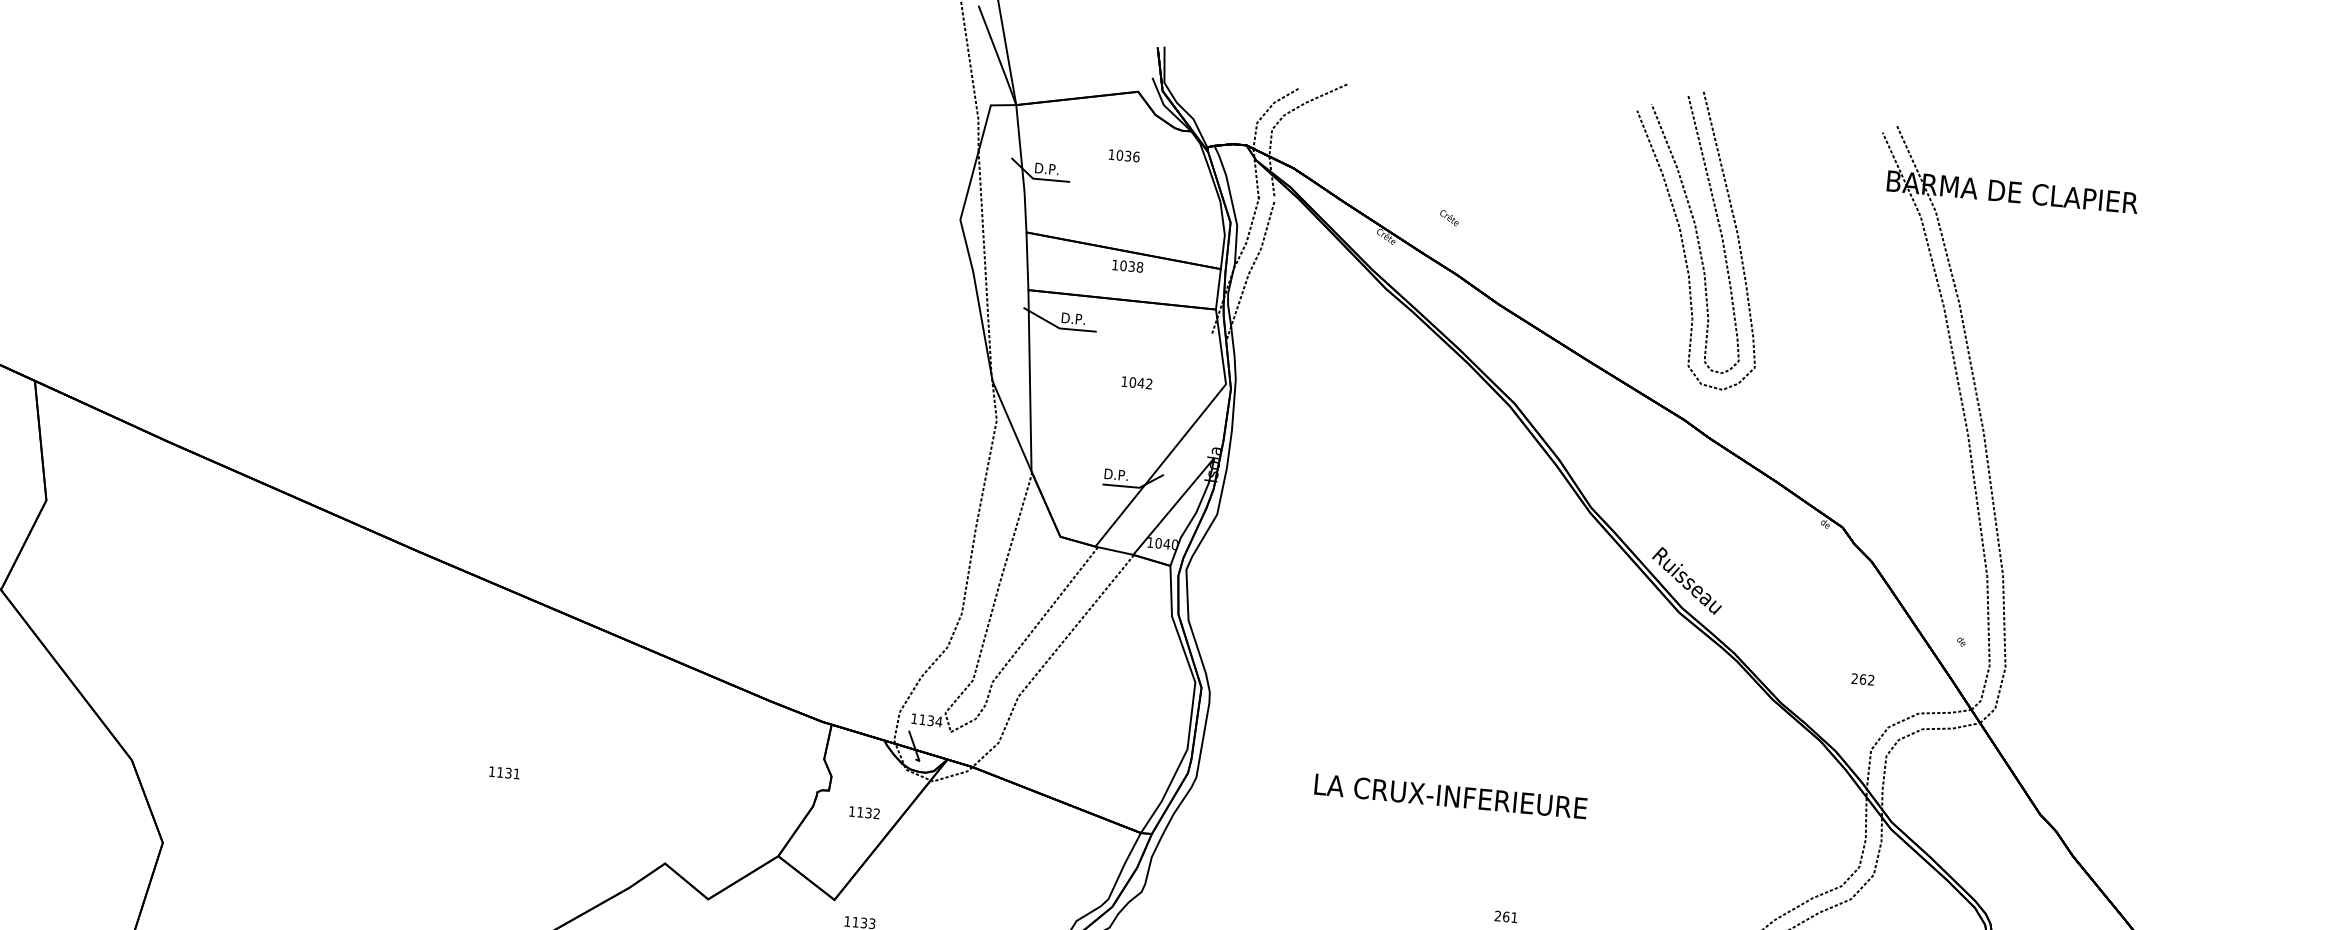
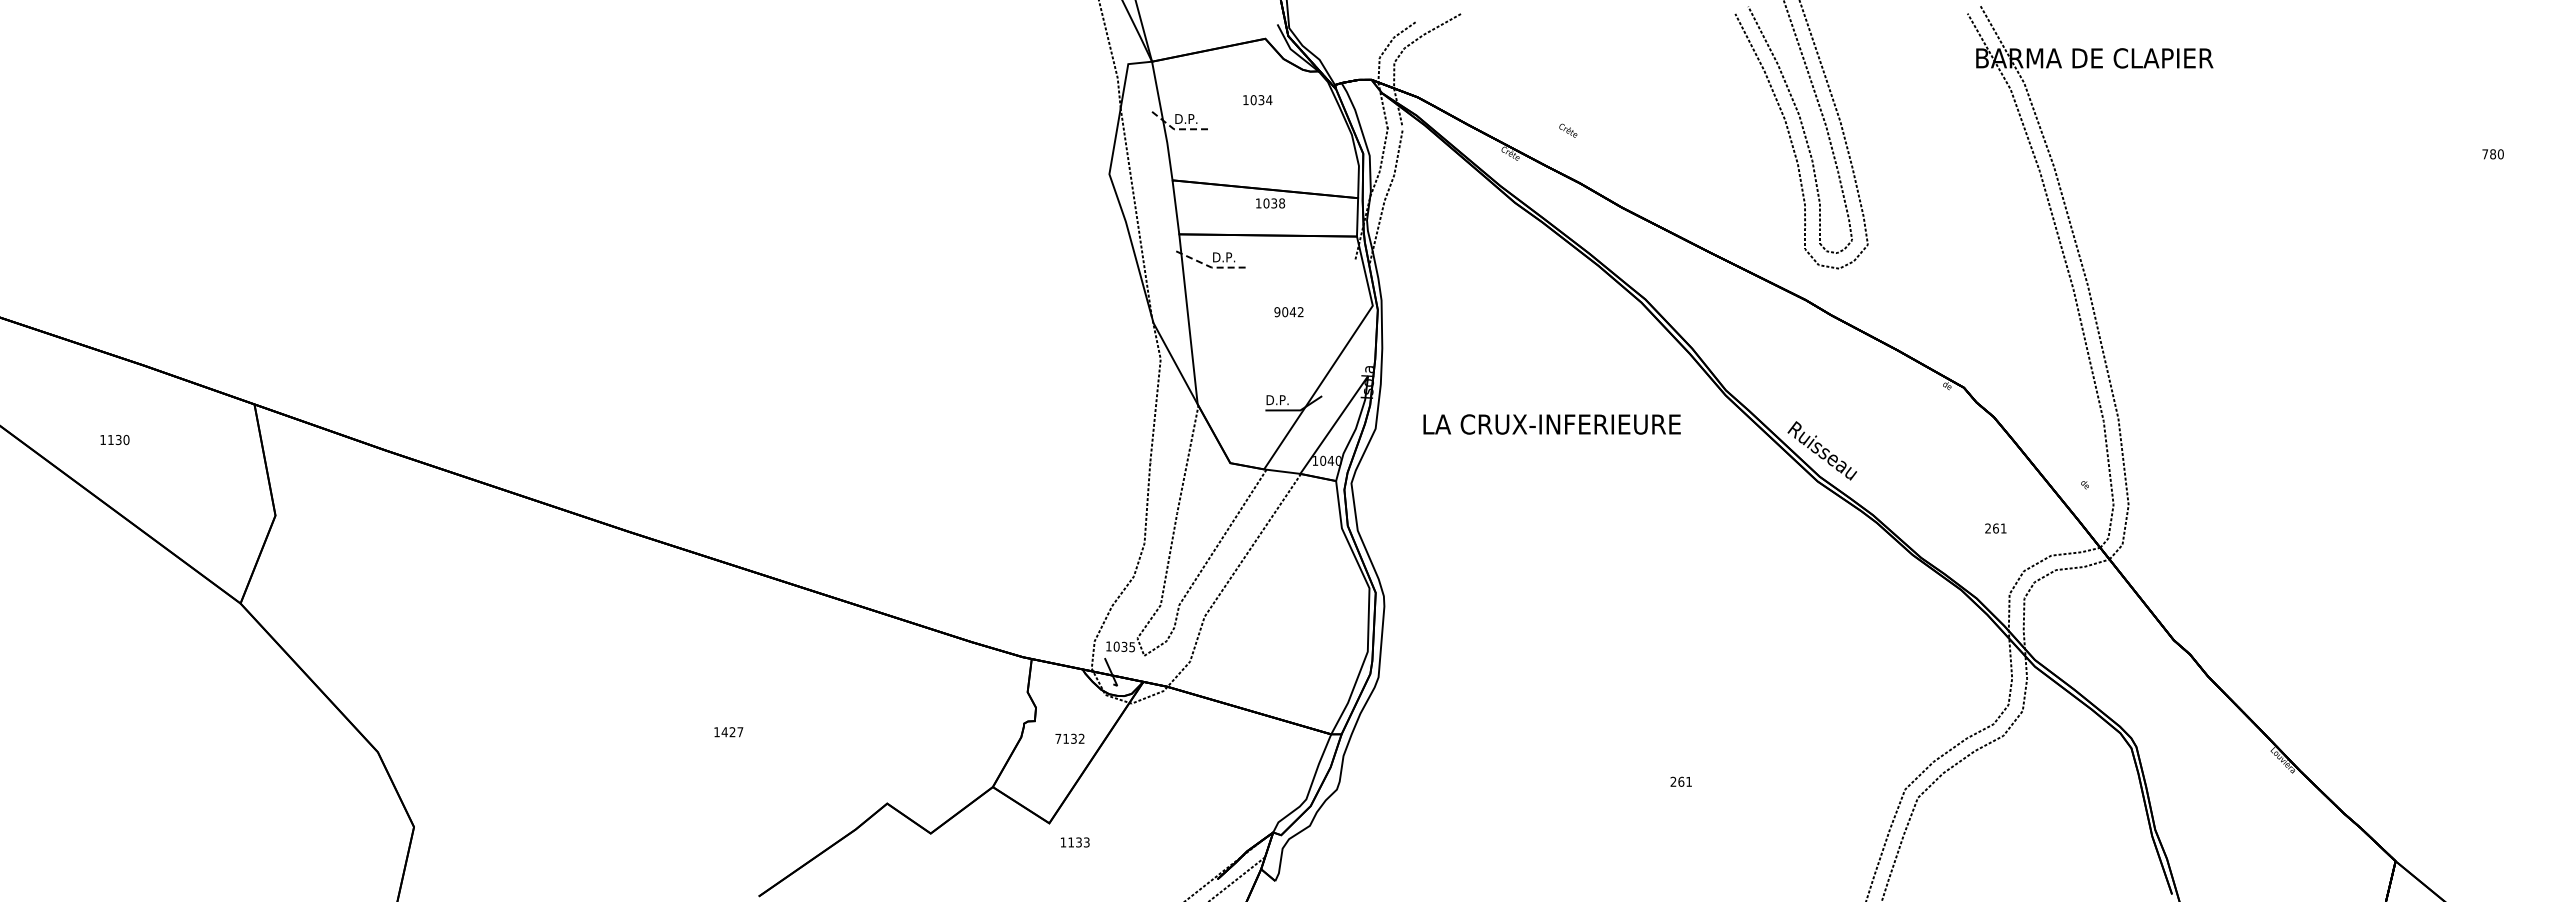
text: (1136, 157) -> (1269, 100), 1036 -> 1034
line: (1036, 179) -> (1177, 129), solid -> dashed
line: (1058, 328) -> (1210, 267), solid -> dashed
text: (1124, 382) -> (1277, 312), 1042 -> 9042
text: (1871, 680) -> (2003, 528), 262 -> 261
text: (930, 720) -> (1124, 646), 1134 -> 1035
text: (508, 773) -> (732, 732), 1131 -> 1427
text: (1450, 796) -> (1551, 424), moved
text: (852, 811) -> (1058, 738), 1132 -> 7132

